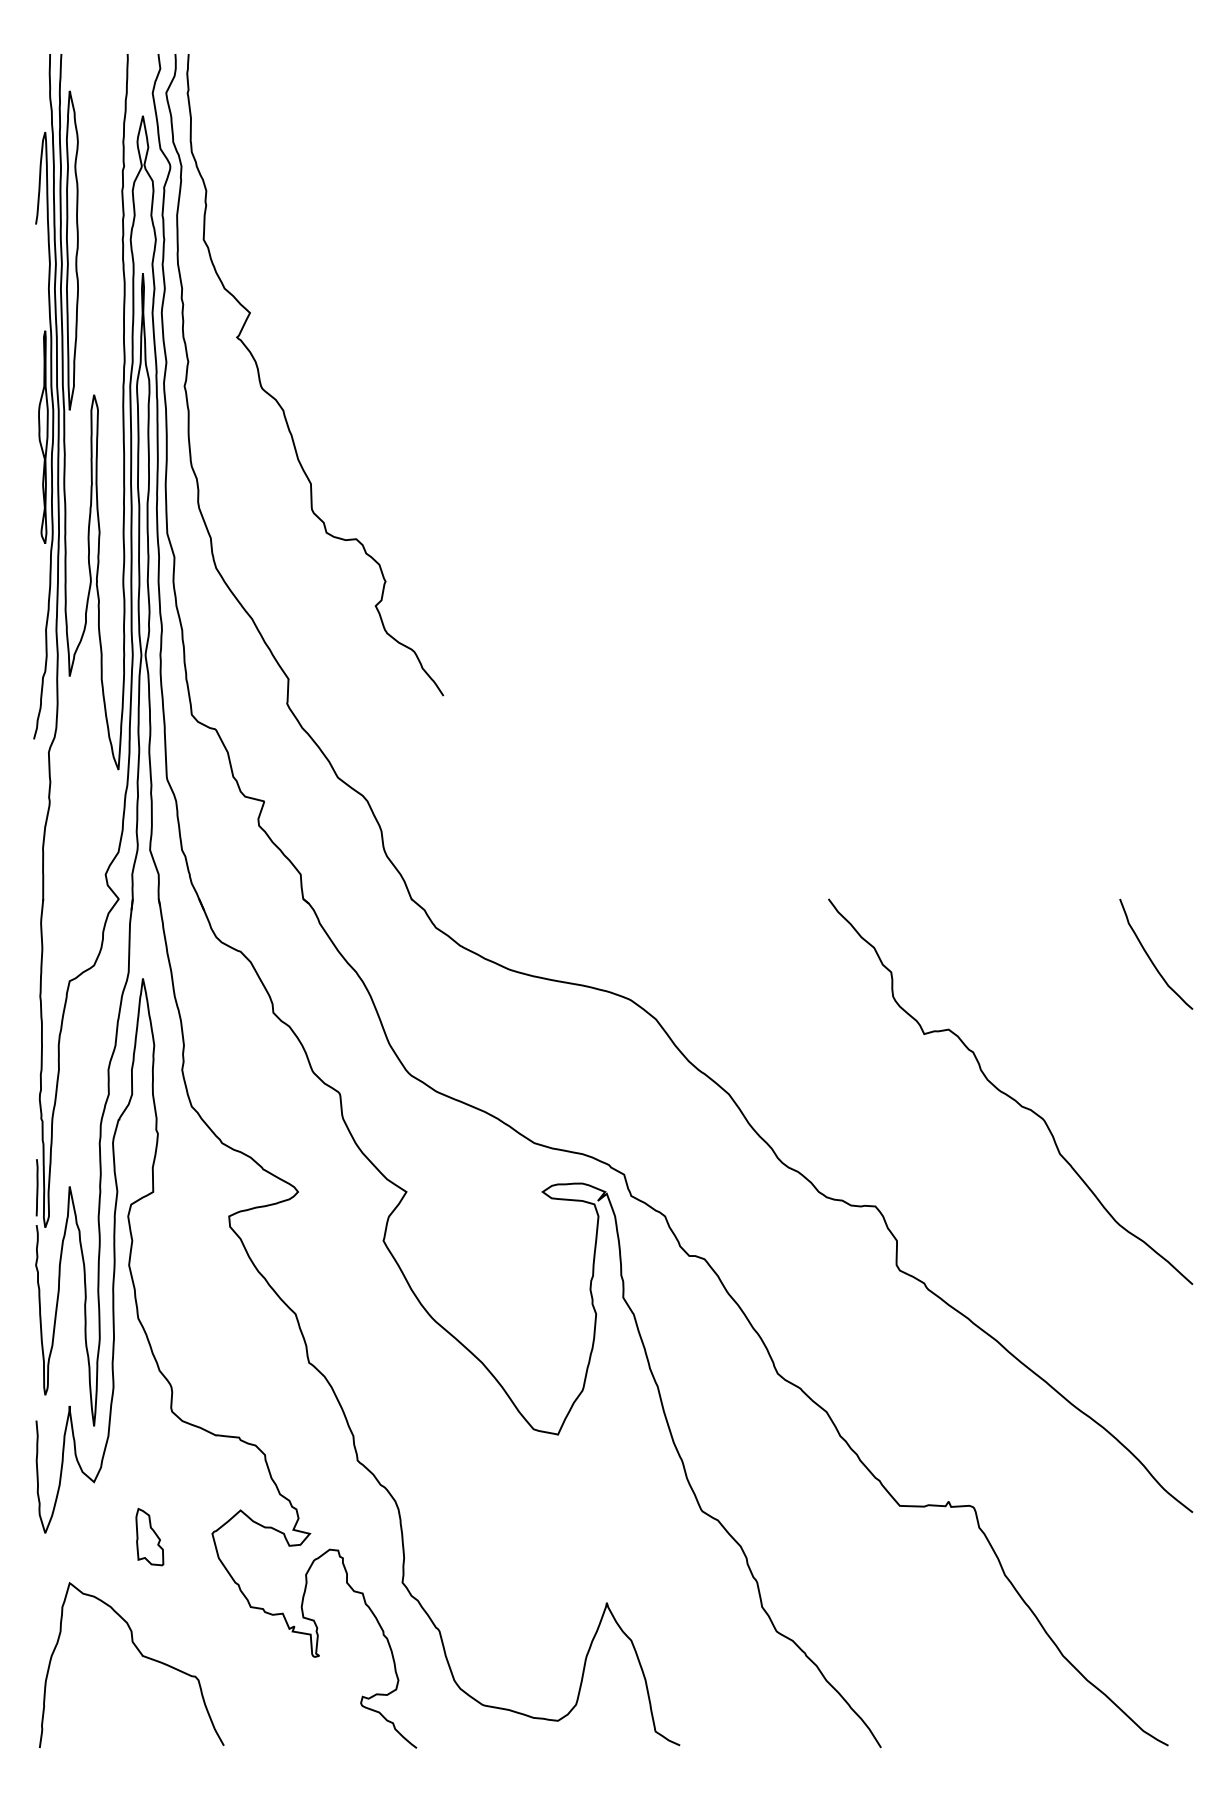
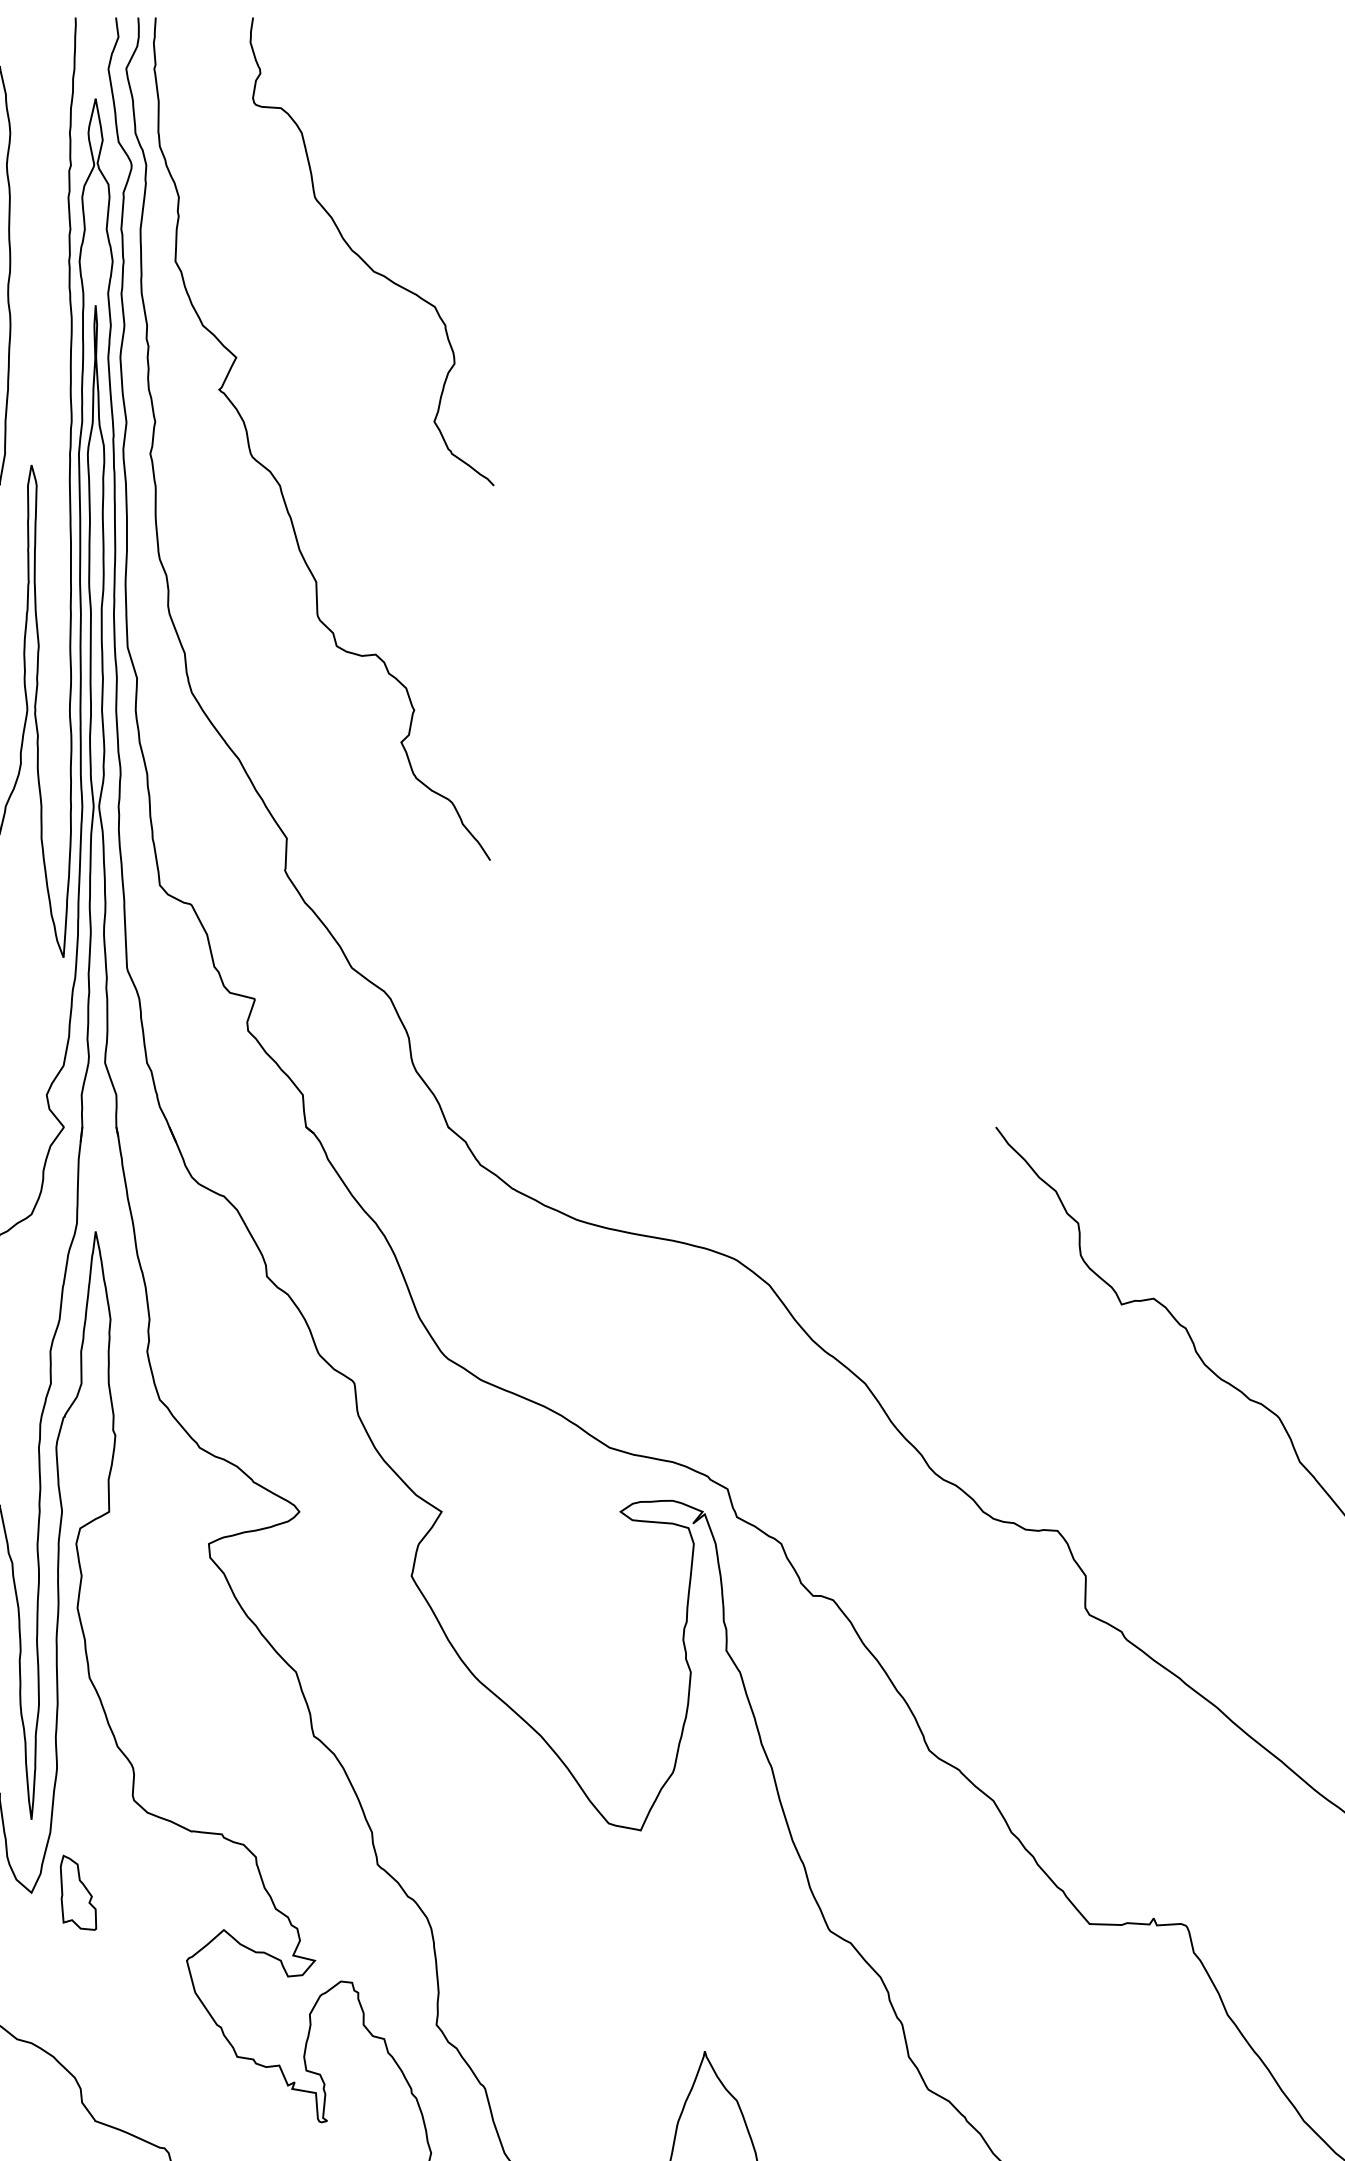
curve: (347, 238) -> (364, 259), added
part: (149, 1536) -> (78, 1892), moved

